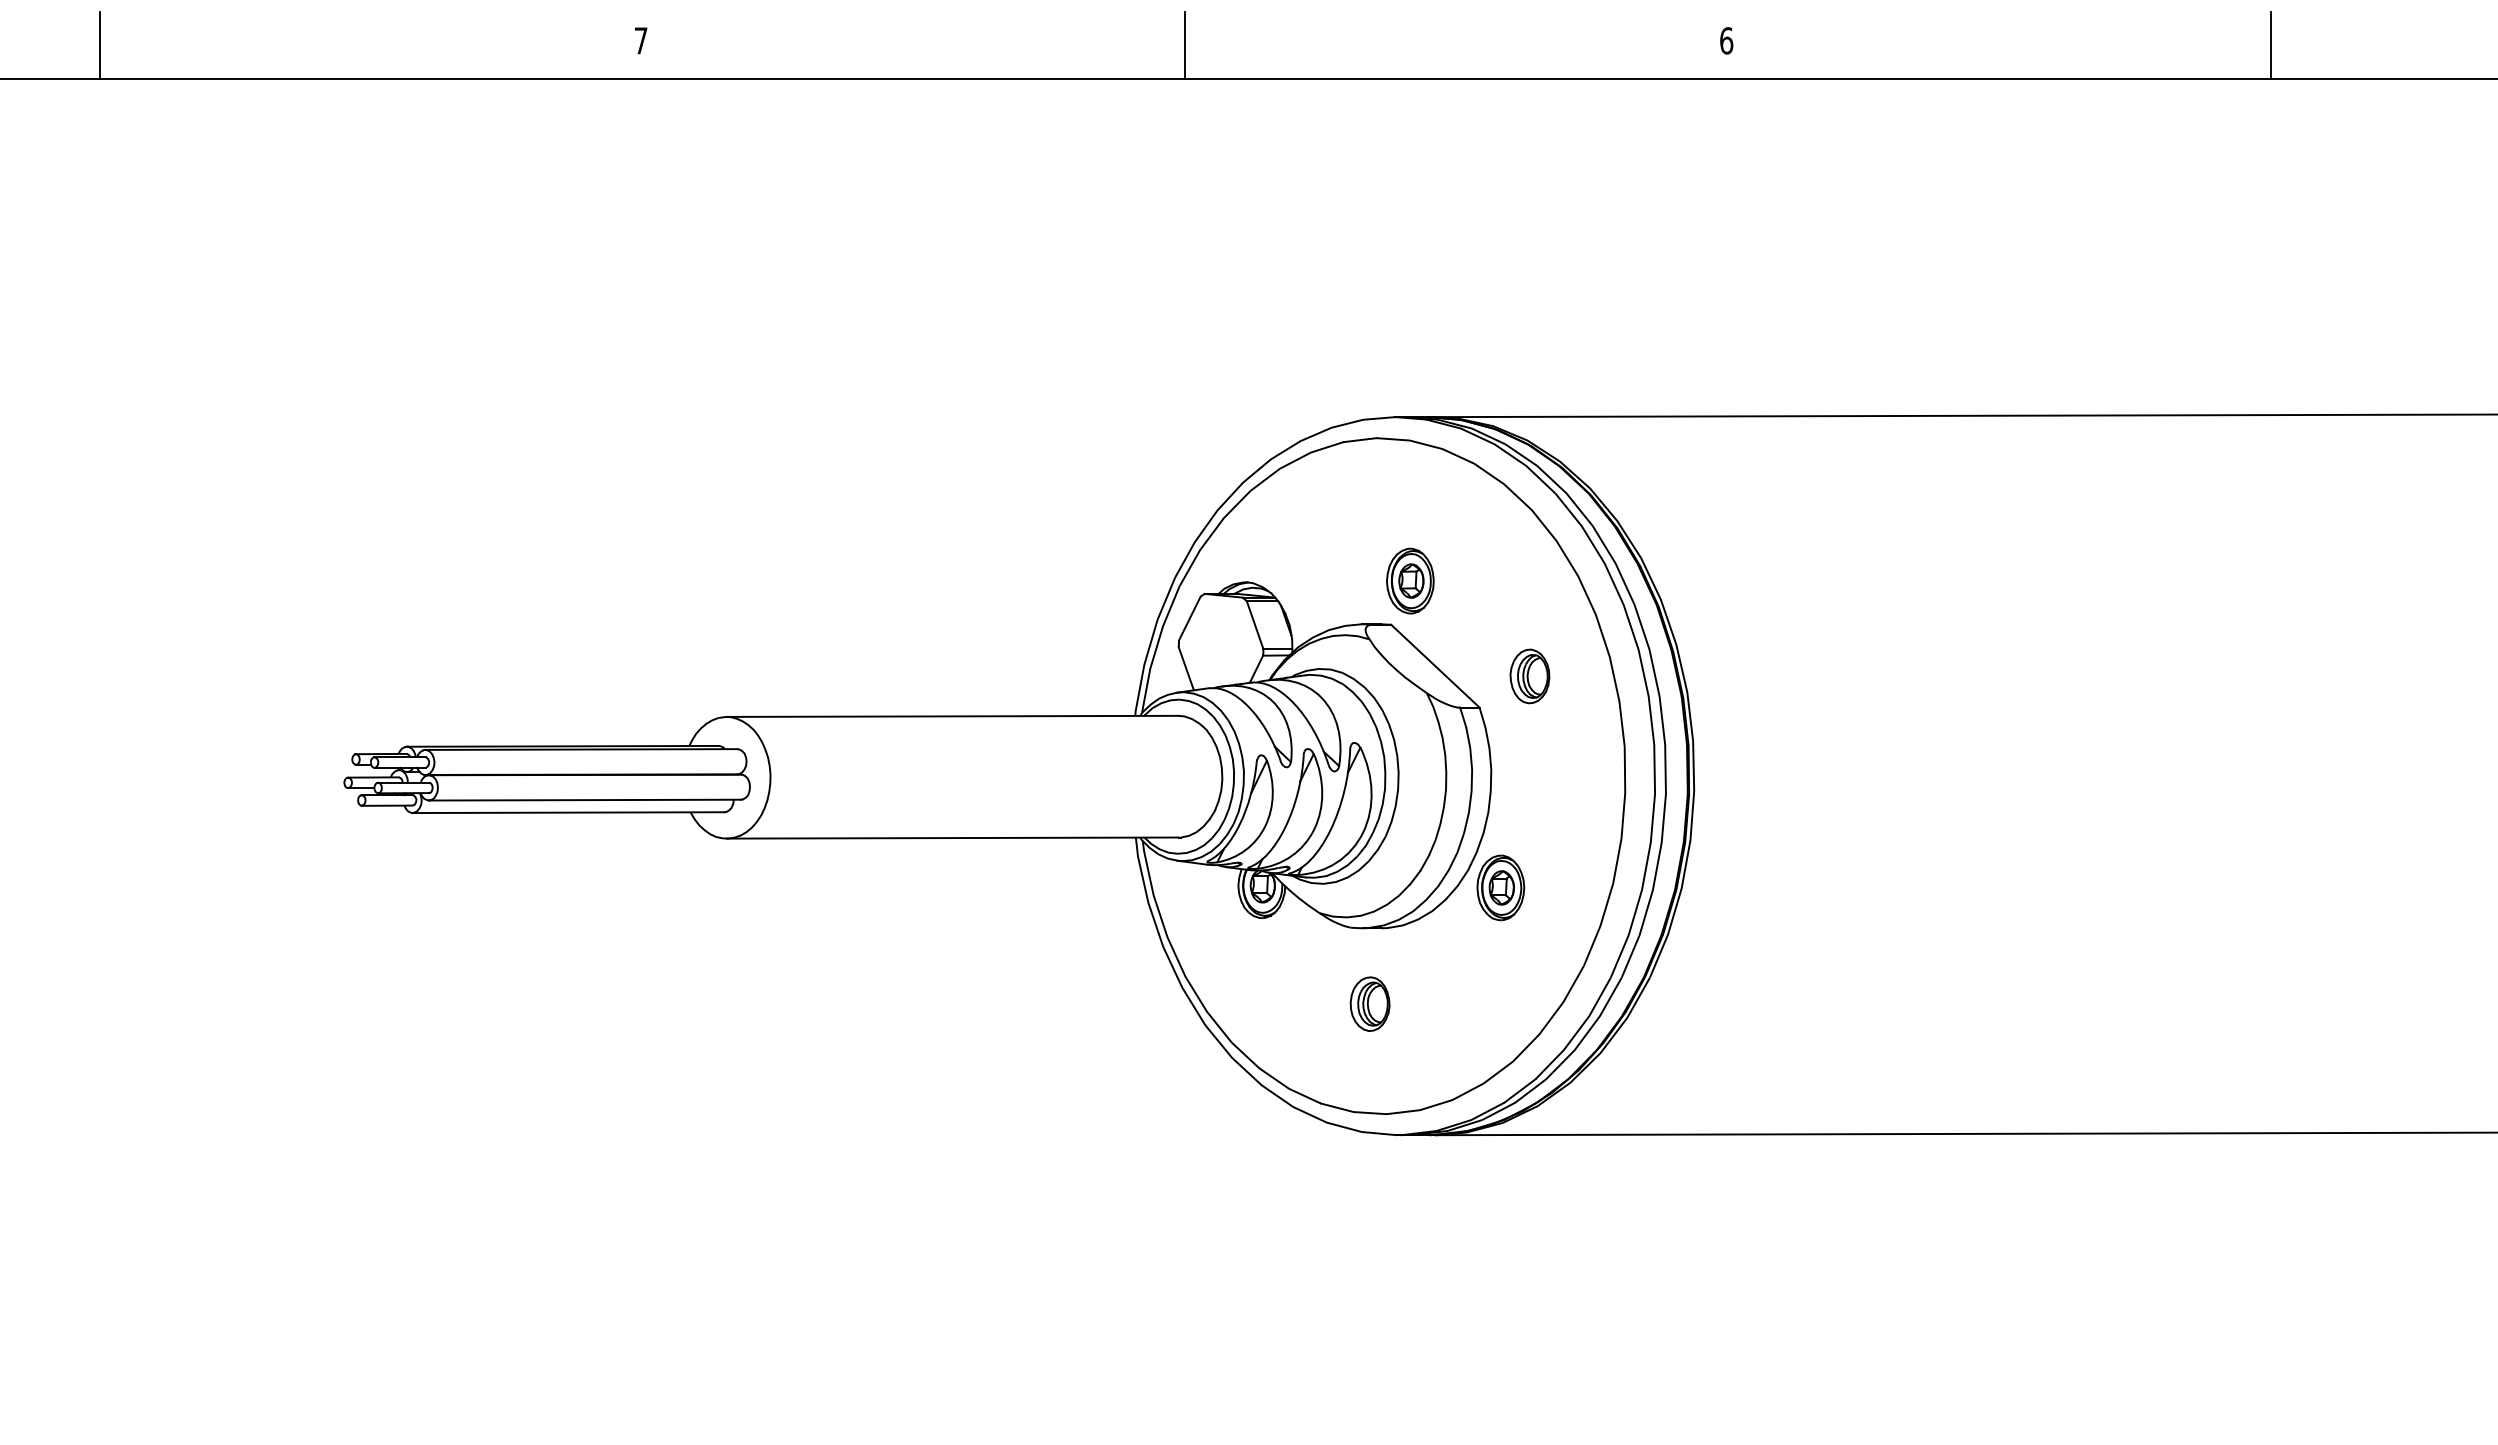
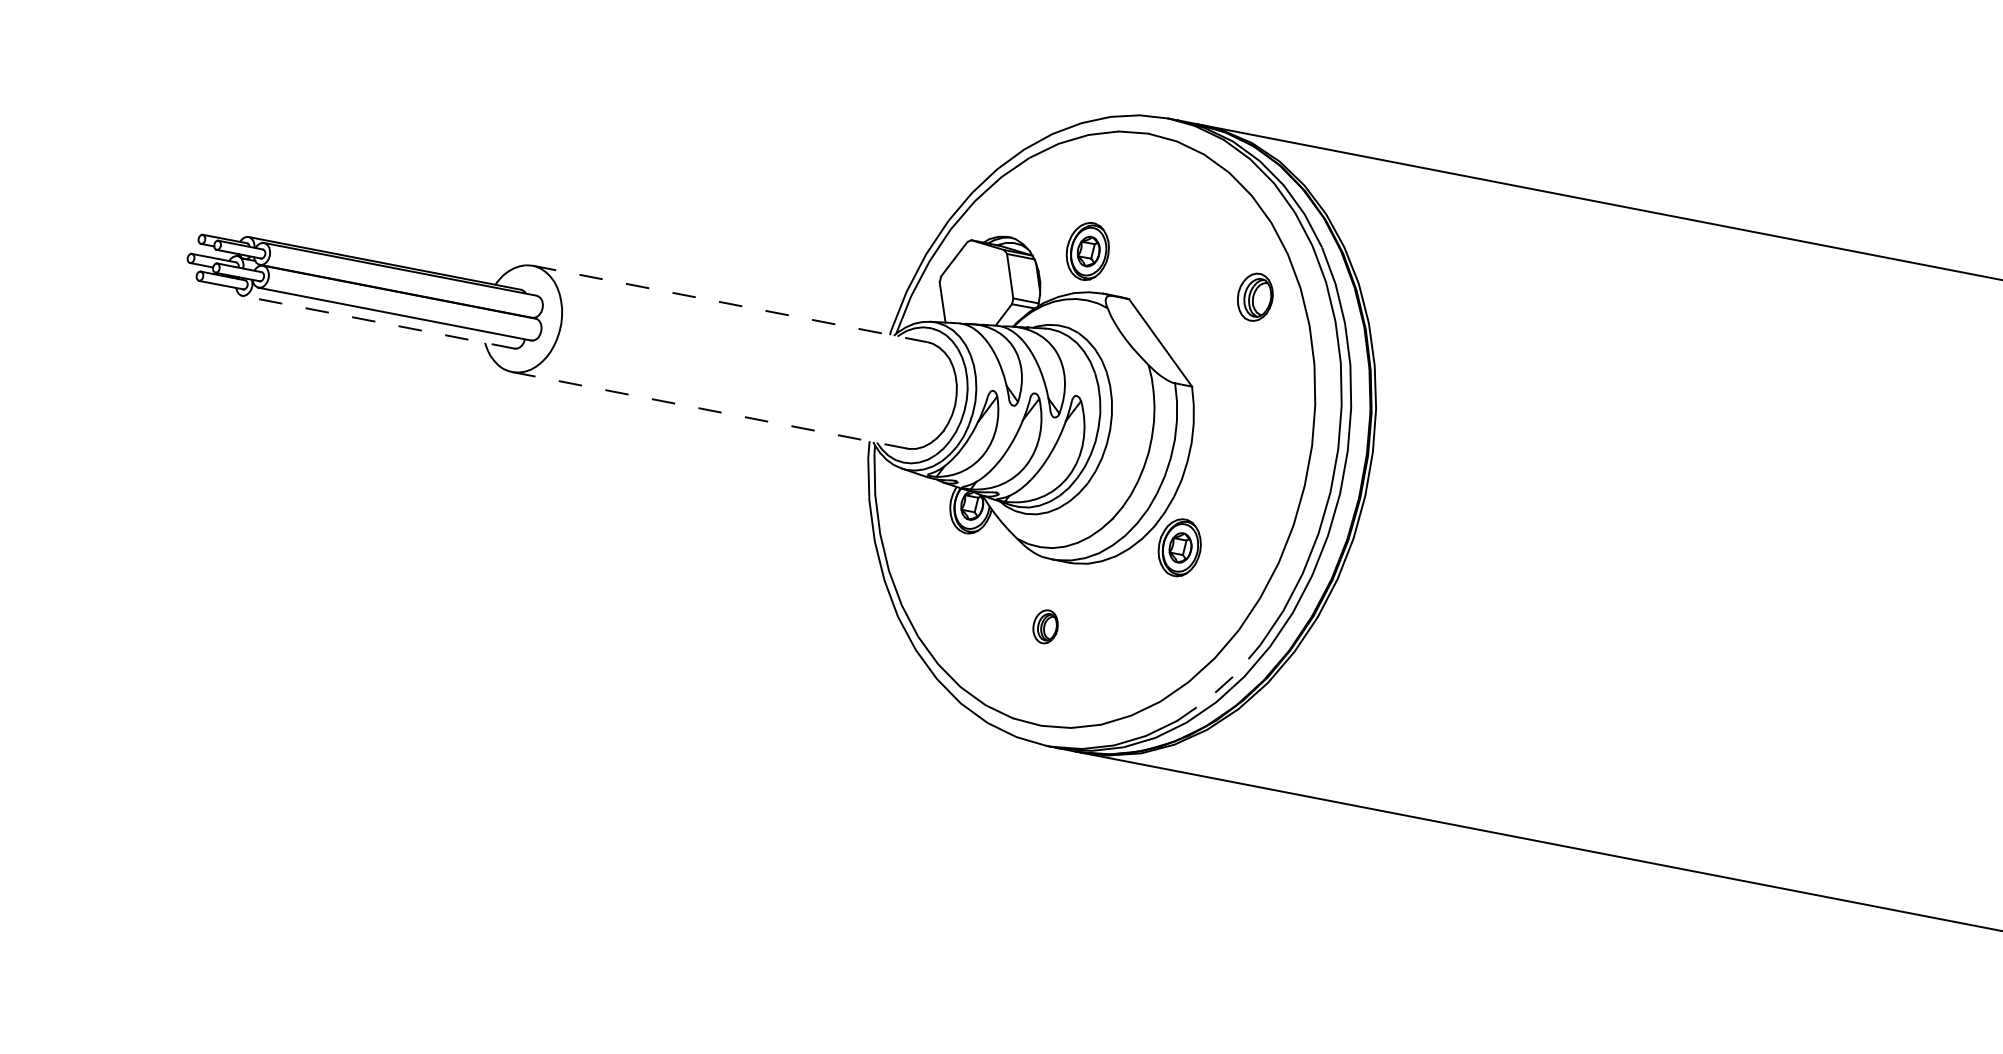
part: (1410, 580) -> (1088, 250), moved
part: (1529, 676) -> (1254, 297), moved
line: (952, 716) -> (730, 304), solid -> dashed
line: (568, 812) -> (378, 322), solid -> dashed
line: (952, 838) -> (709, 410), solid -> dashed
part: (1369, 1003) -> (1045, 626), size x0.7
line: (1578, 1031) -> (1222, 686), solid -> dashed

